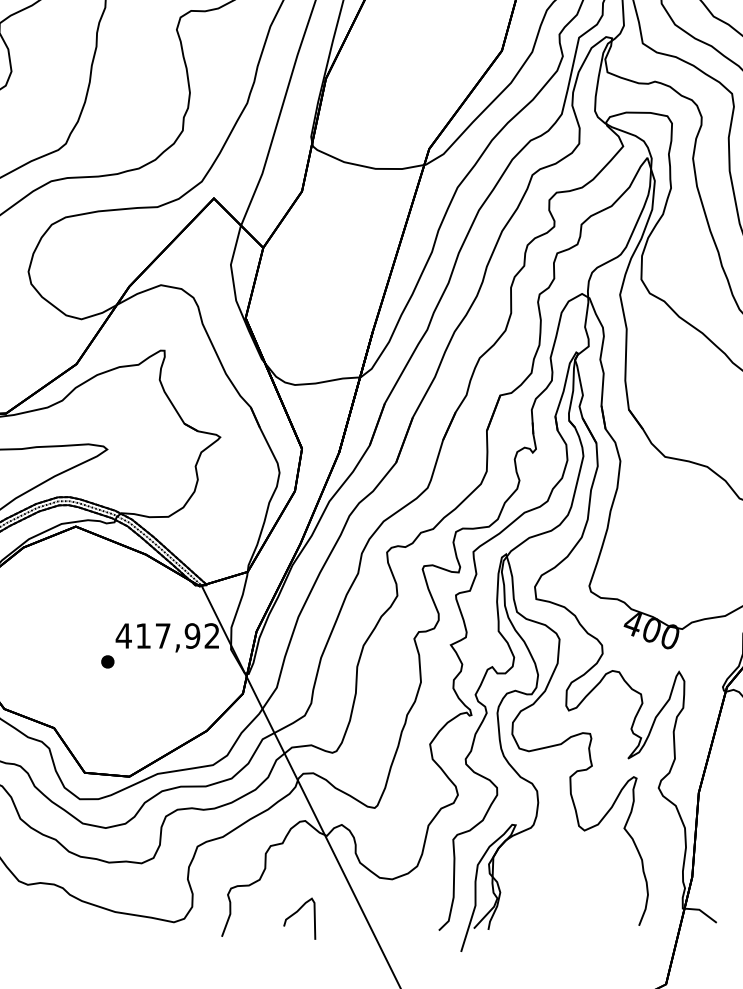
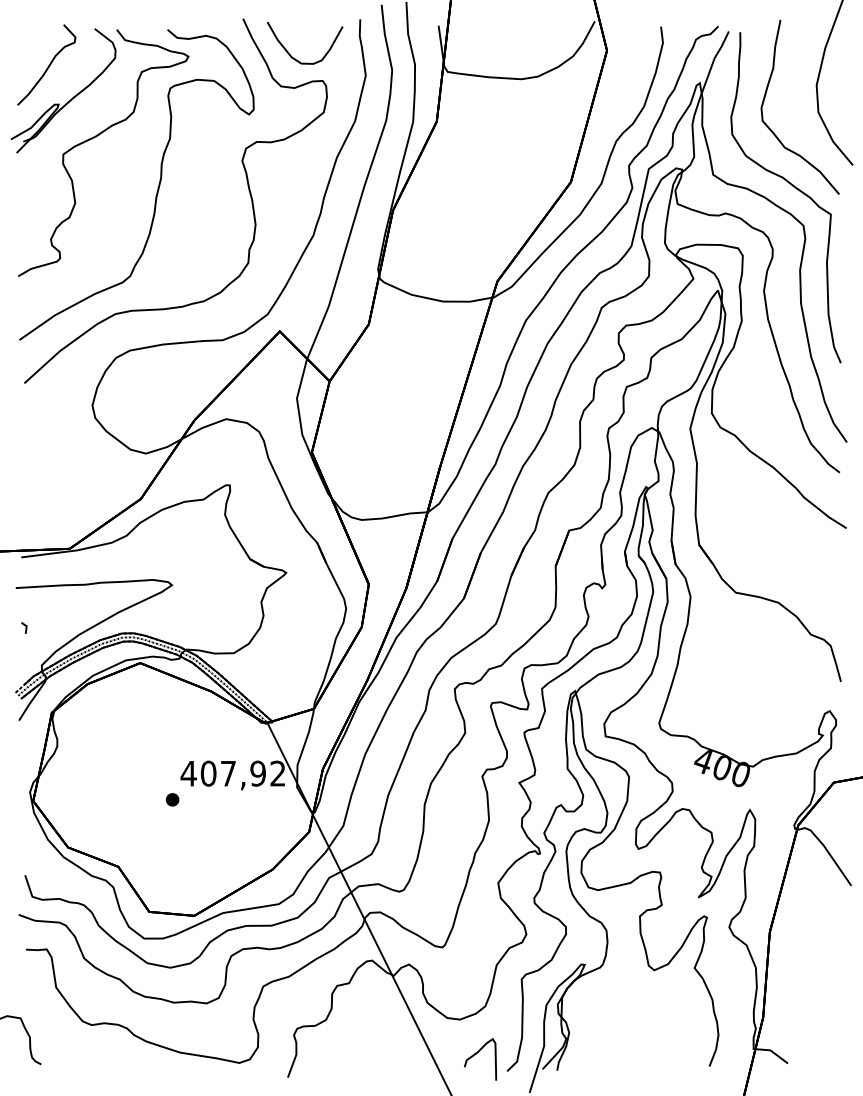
text: (143, 635) -> (208, 773), 417,92 -> 407,92
curve: (295, 913) -> (476, 1054), moved

